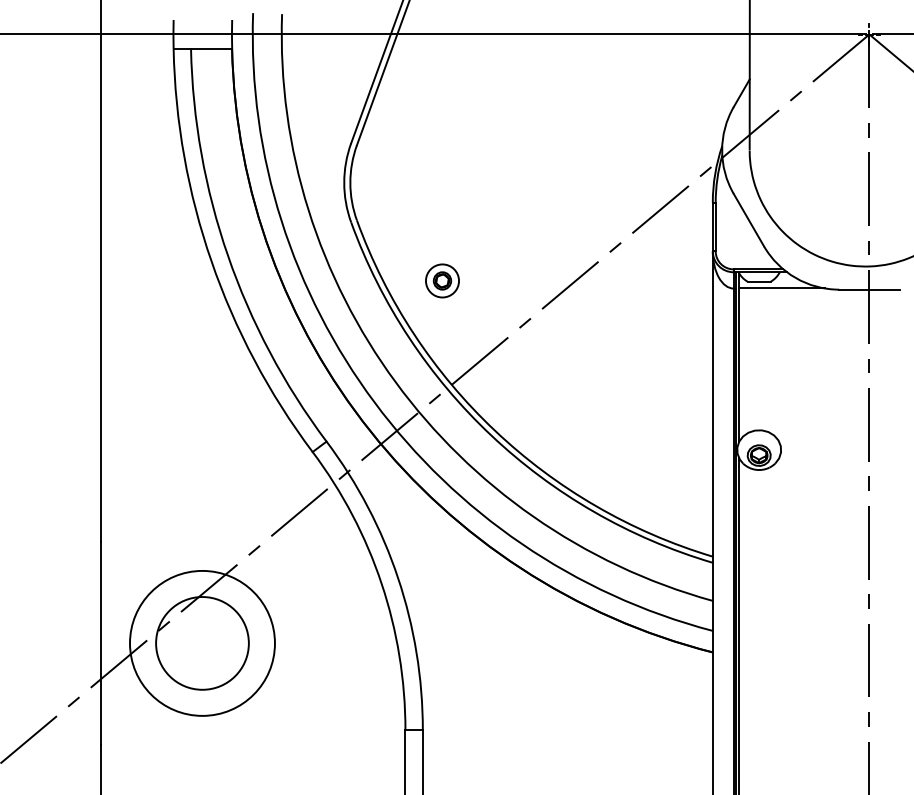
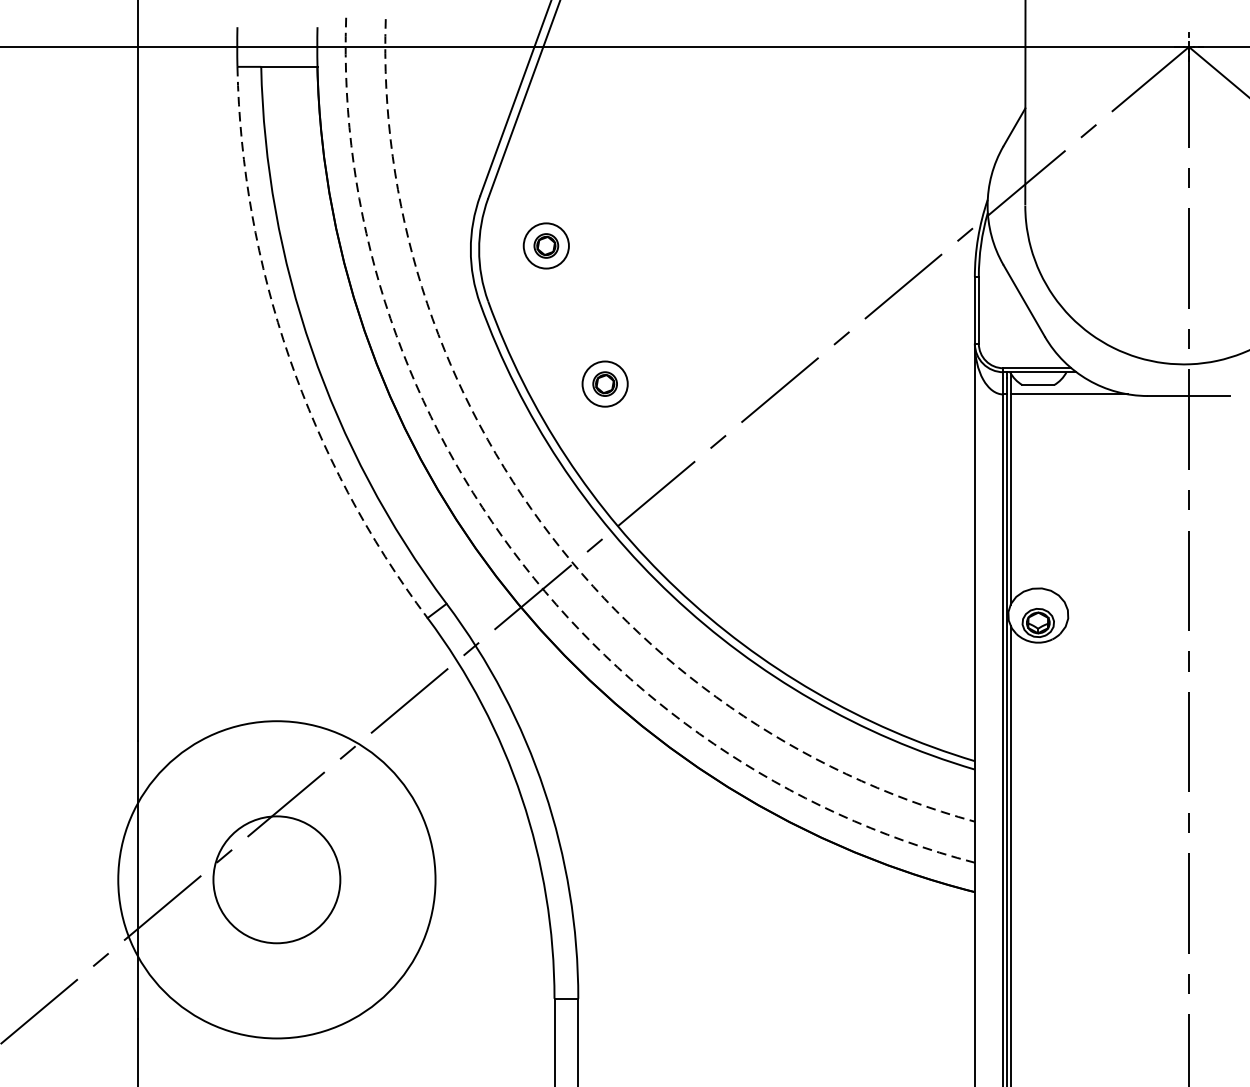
part: (399, 179) -> (546, 245), added
arc: (211, 261) -> (289, 357), solid -> dashed
arc: (395, 382) -> (540, 522), solid -> dashed
arc: (374, 402) -> (512, 550), solid -> dashed
circle: (202, 642) -> (276, 878), size x1.6

